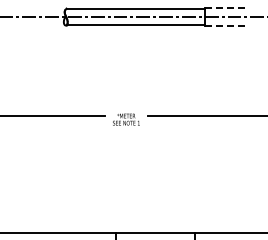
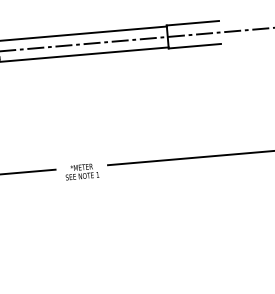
line: (226, 7) -> (193, 22), dashed -> solid
line: (226, 26) -> (195, 46), dashed -> solid

